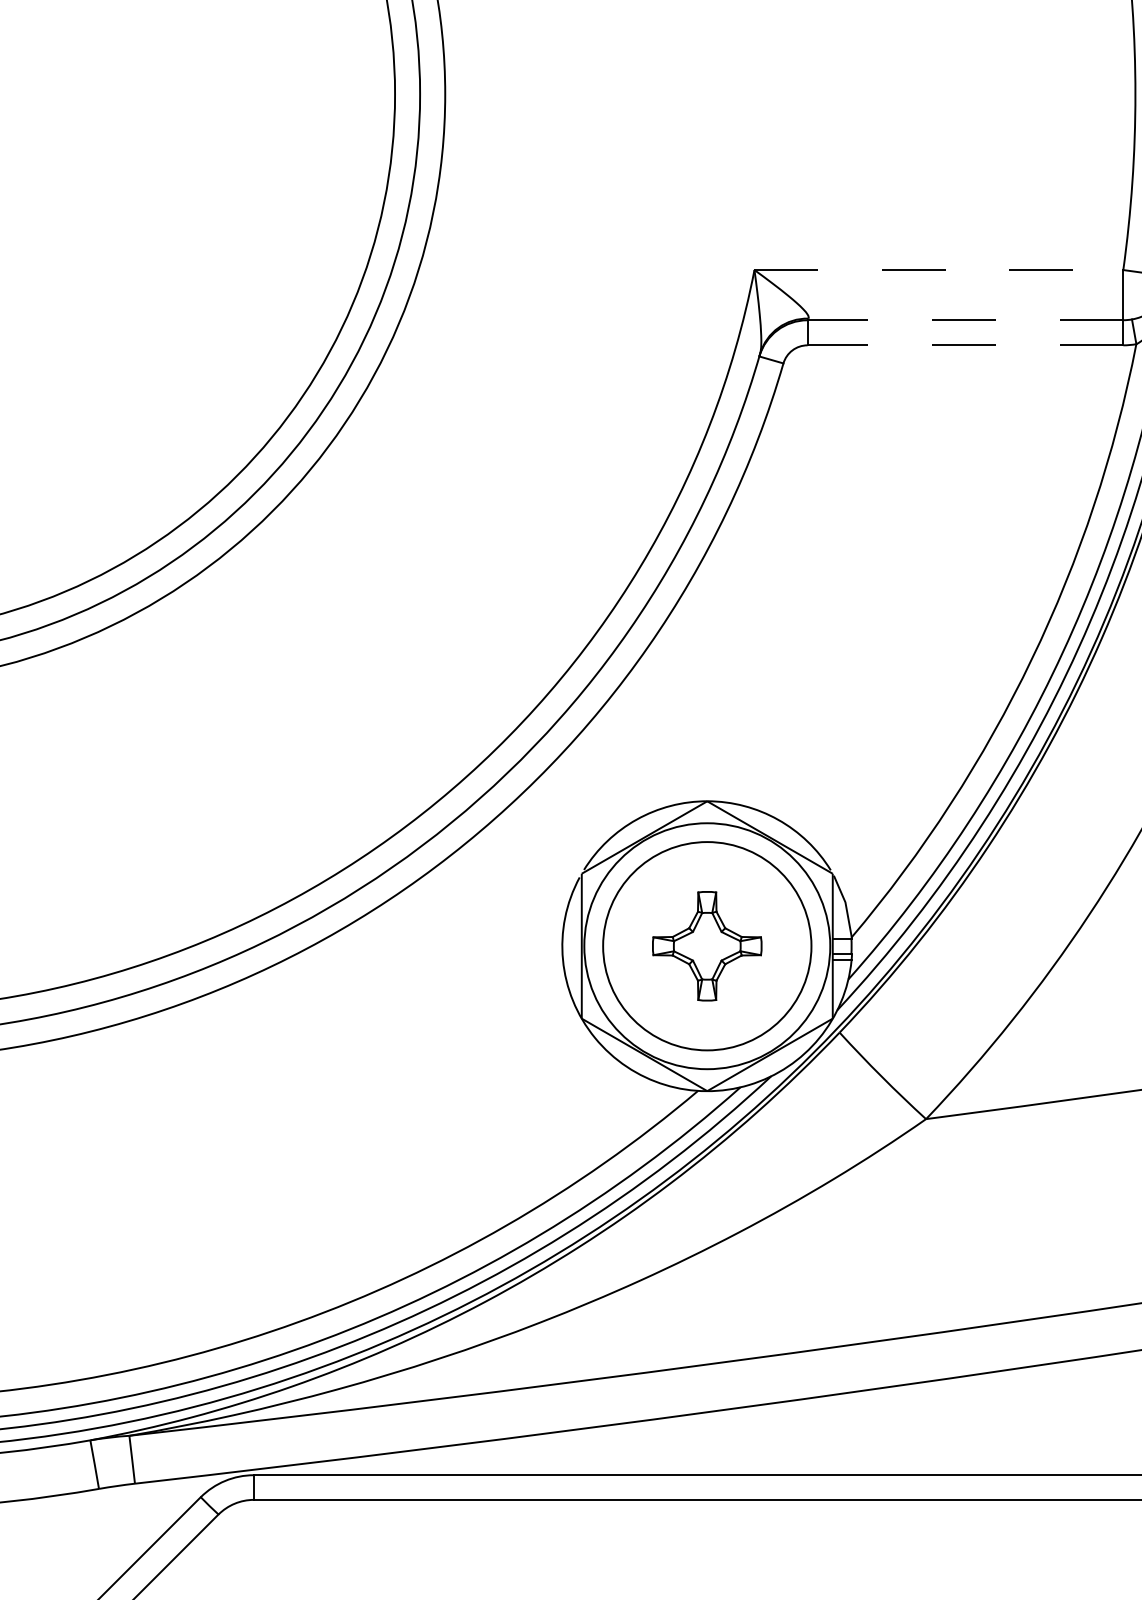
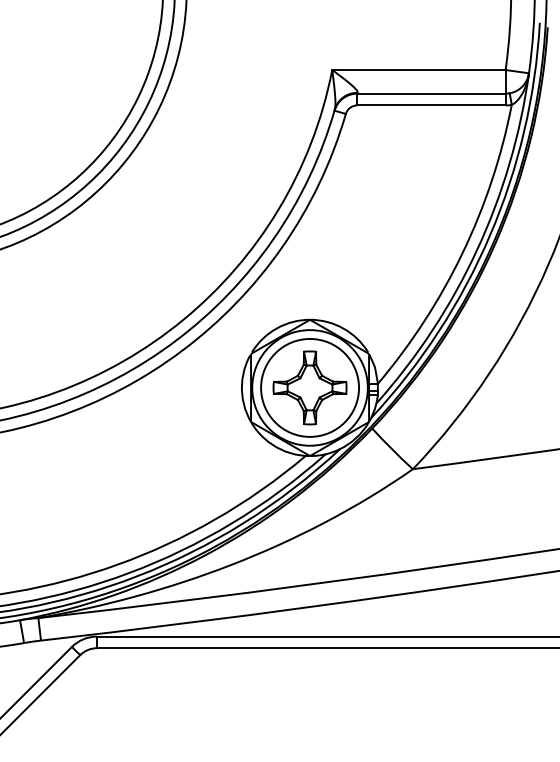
line: (937, 271) -> (418, 70), dashed -> solid
line: (963, 319) -> (430, 93), dashed -> solid
line: (963, 345) -> (430, 105), dashed -> solid
part: (706, 945) -> (309, 387), size x1.43

